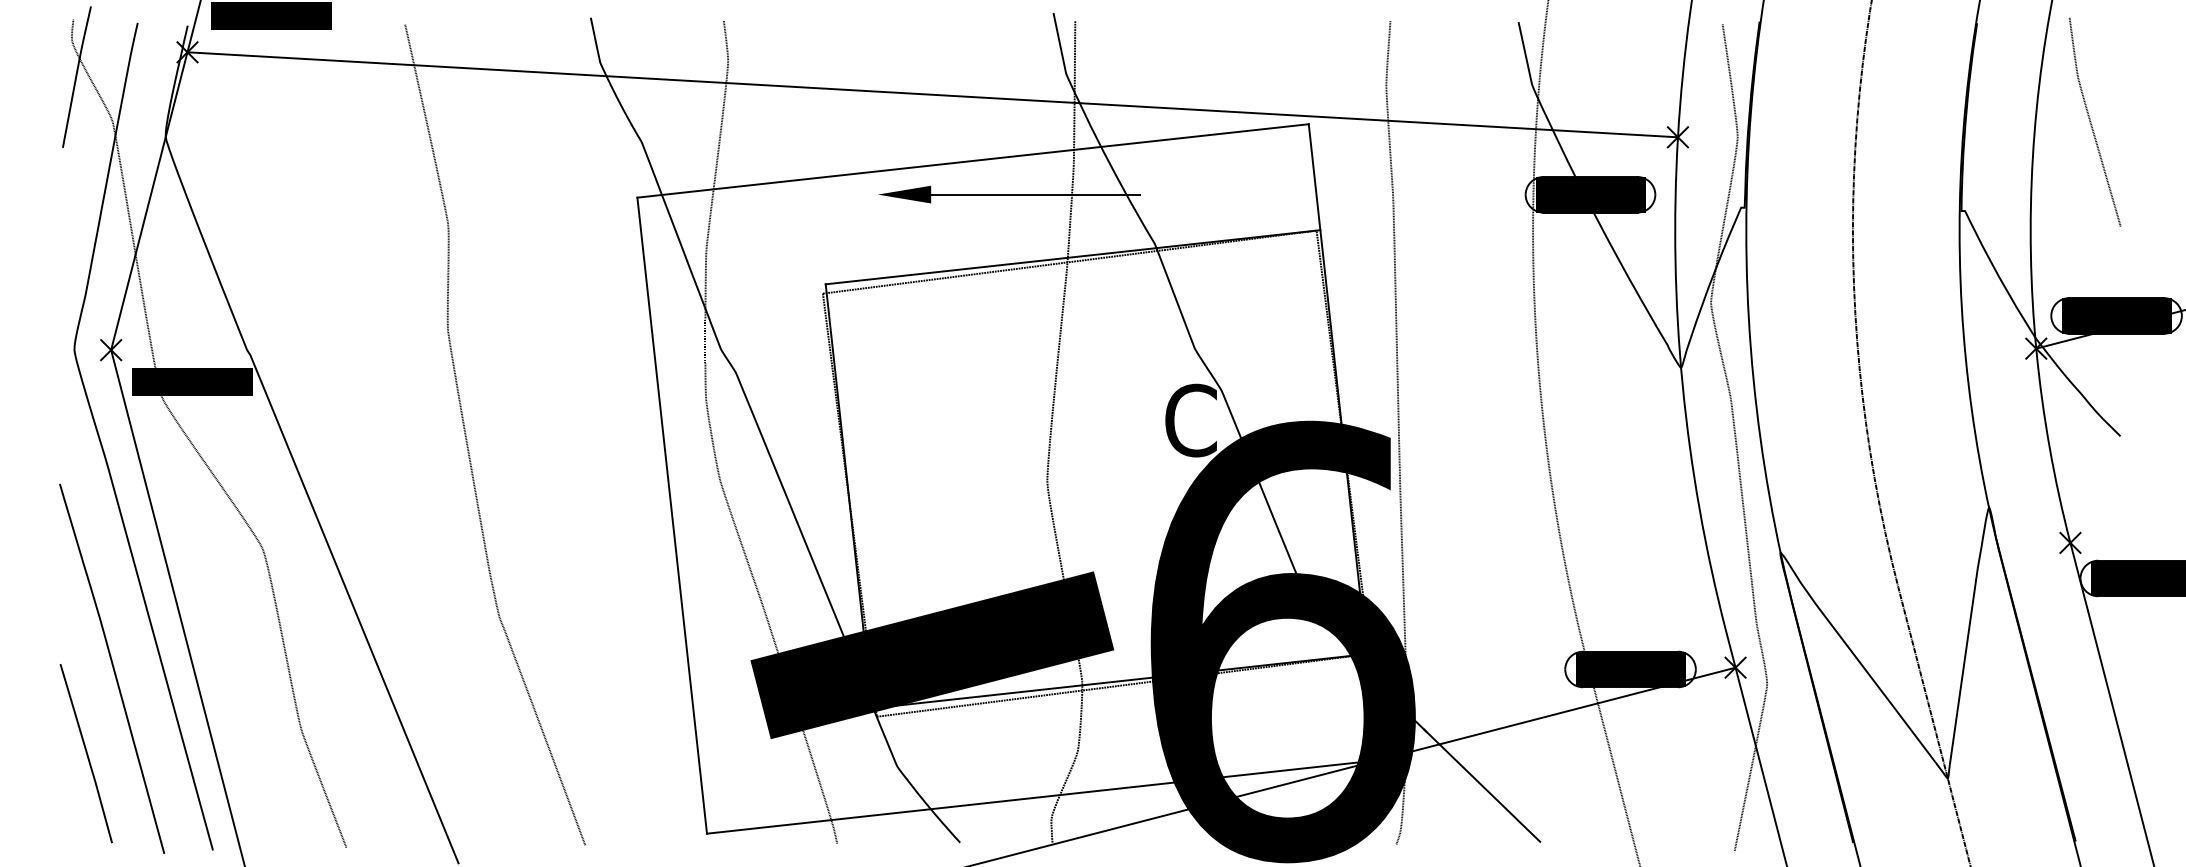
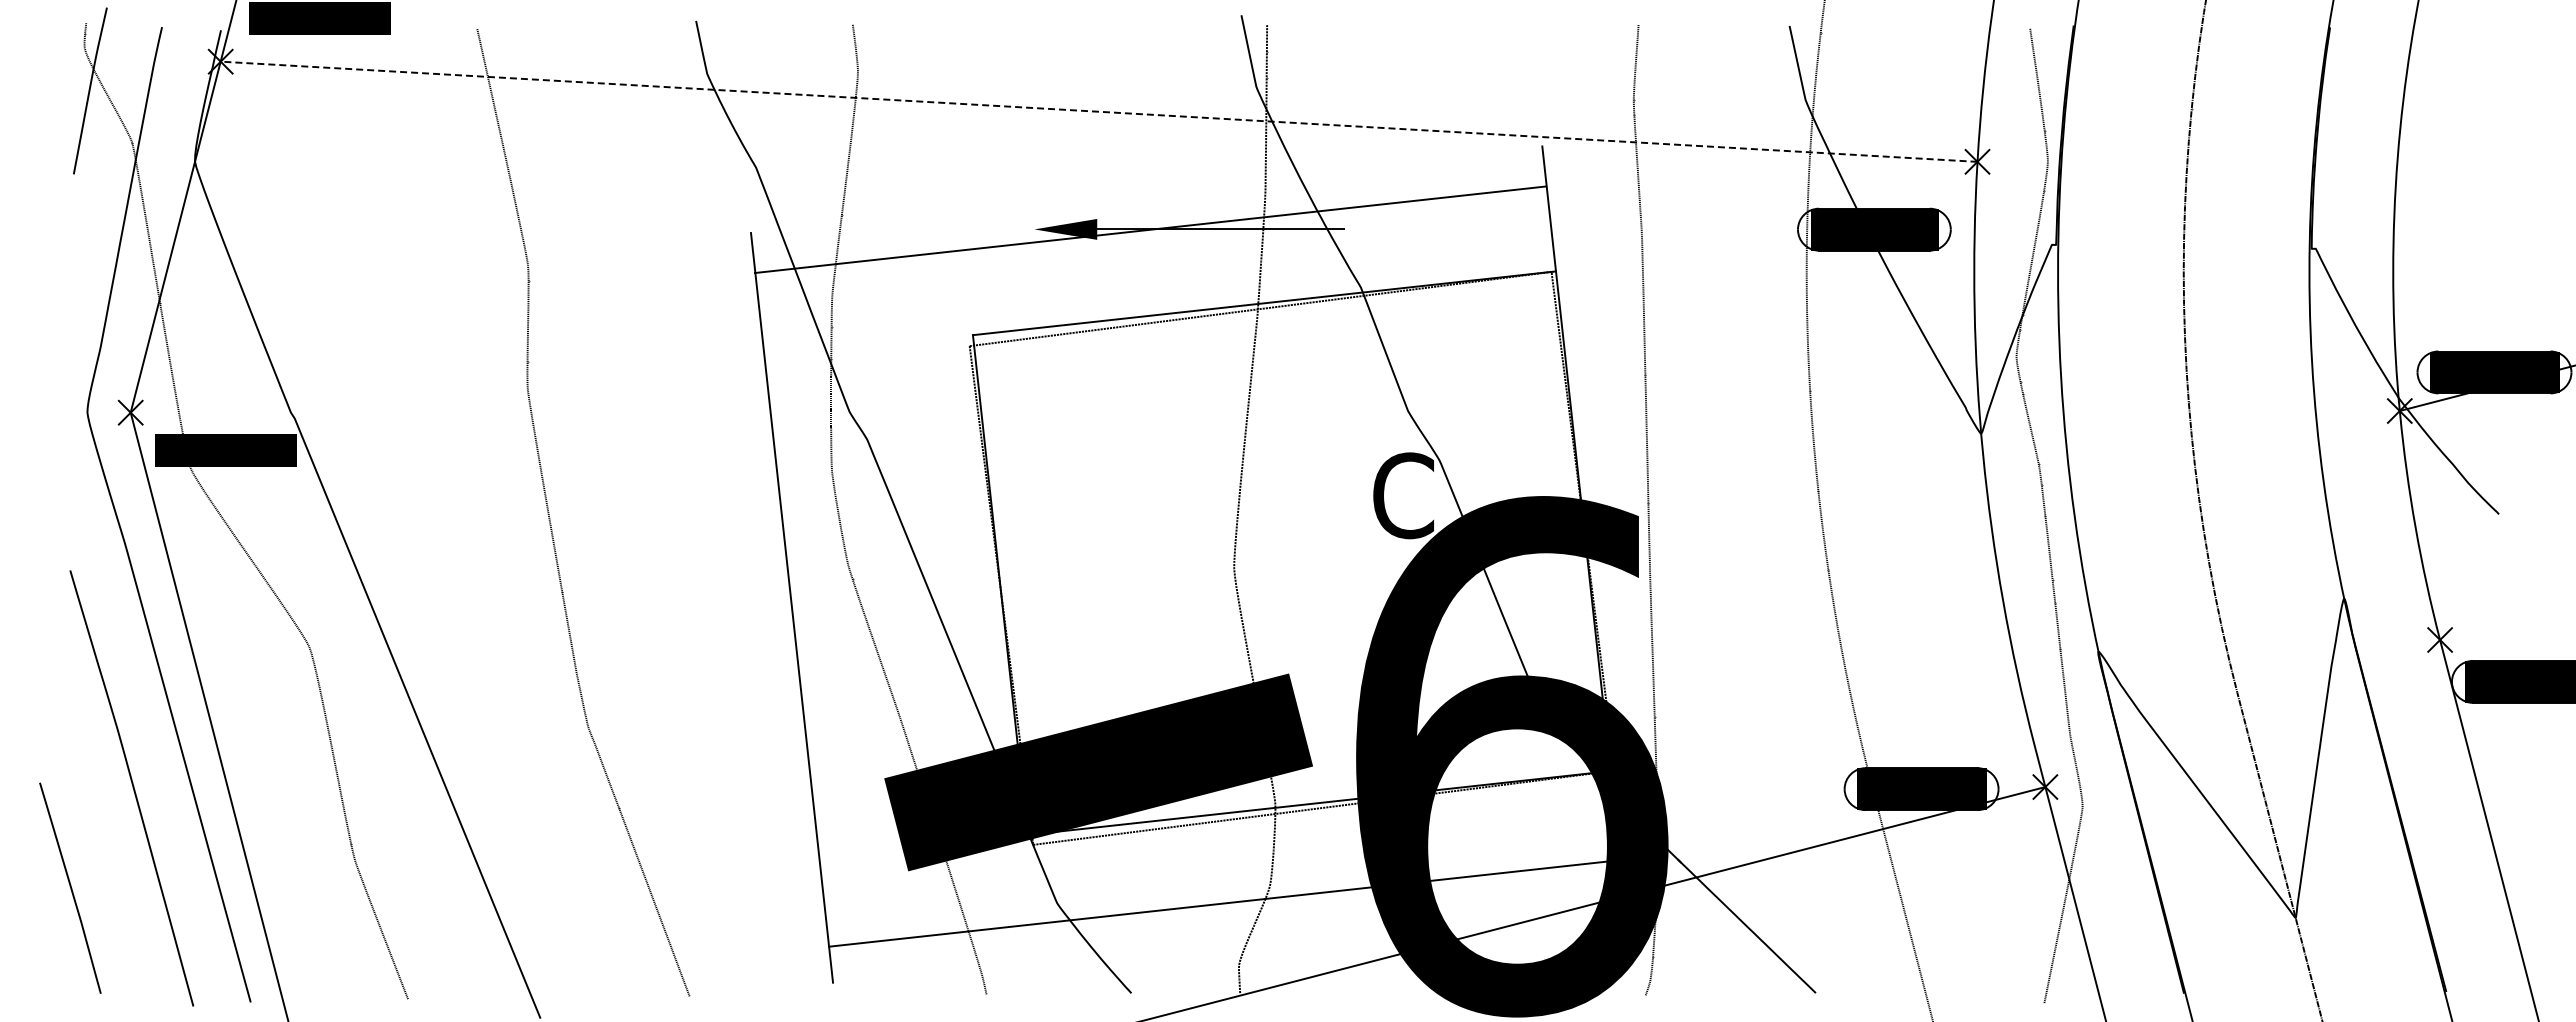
line: (933, 94) -> (1099, 111), solid -> dashed
curve: (2091, 121) -> (2464, 143), removed
line: (972, 160) -> (1150, 229), moved
curve: (86, 752) -> (70, 887), moved
line: (1042, 797) -> (1224, 903), moved

